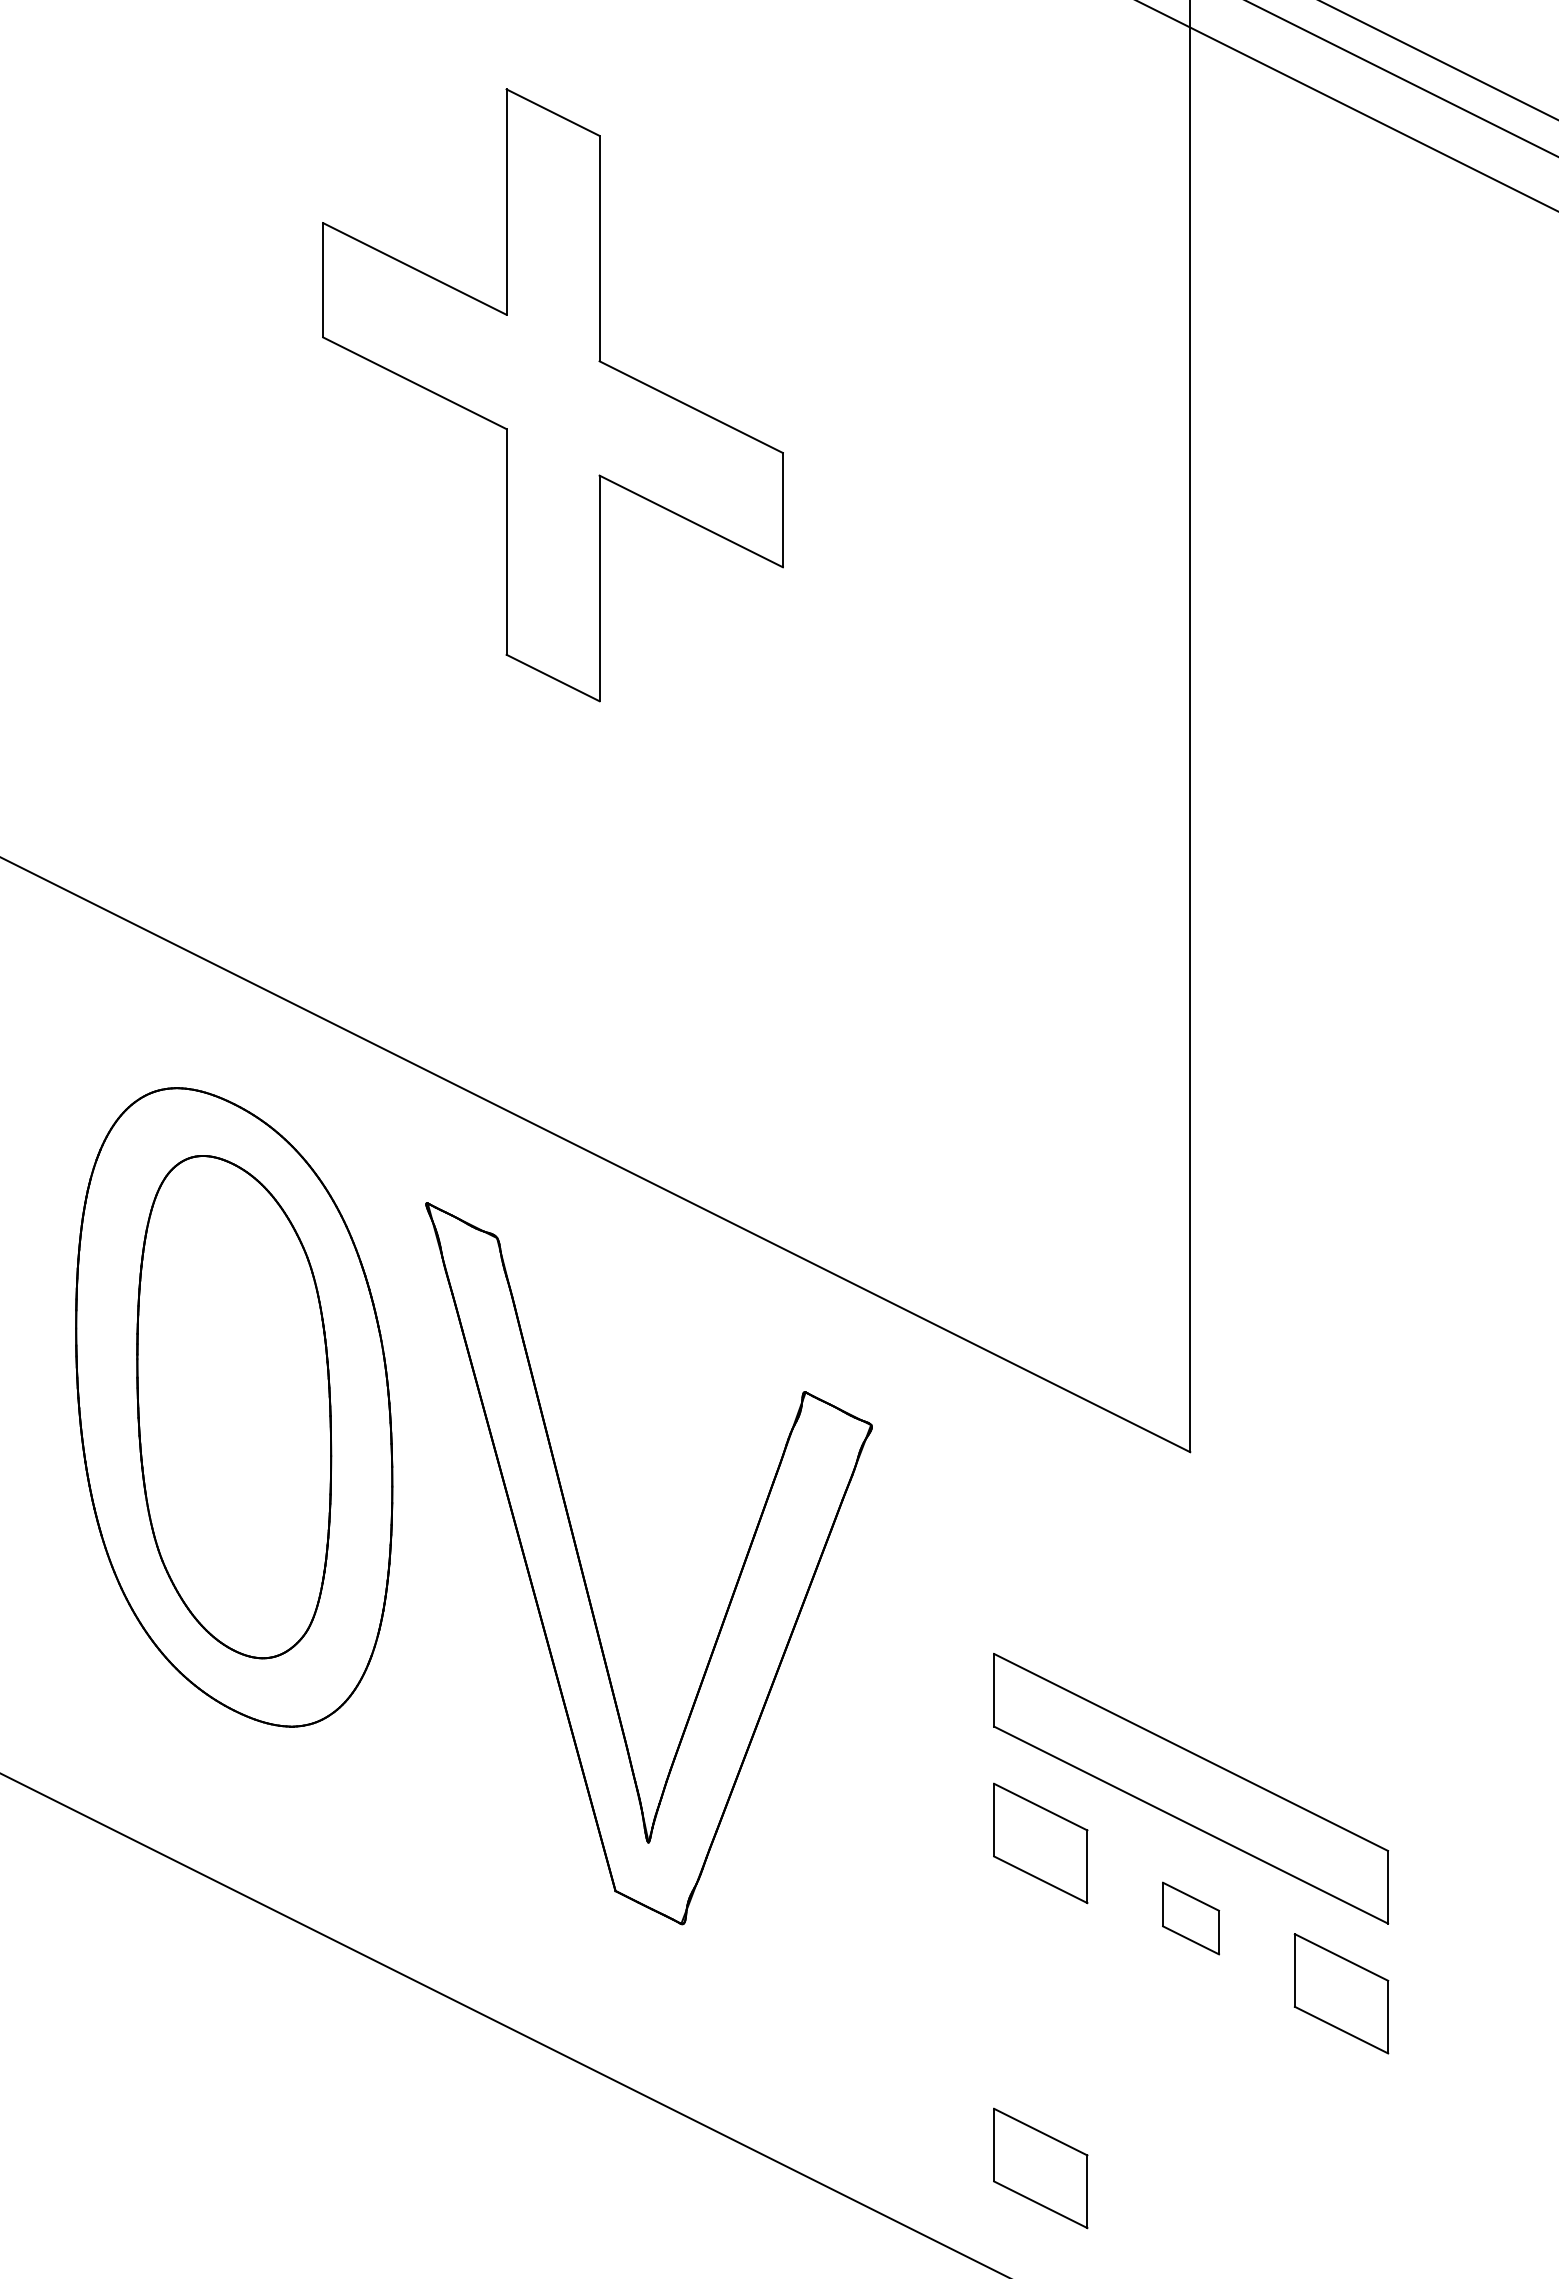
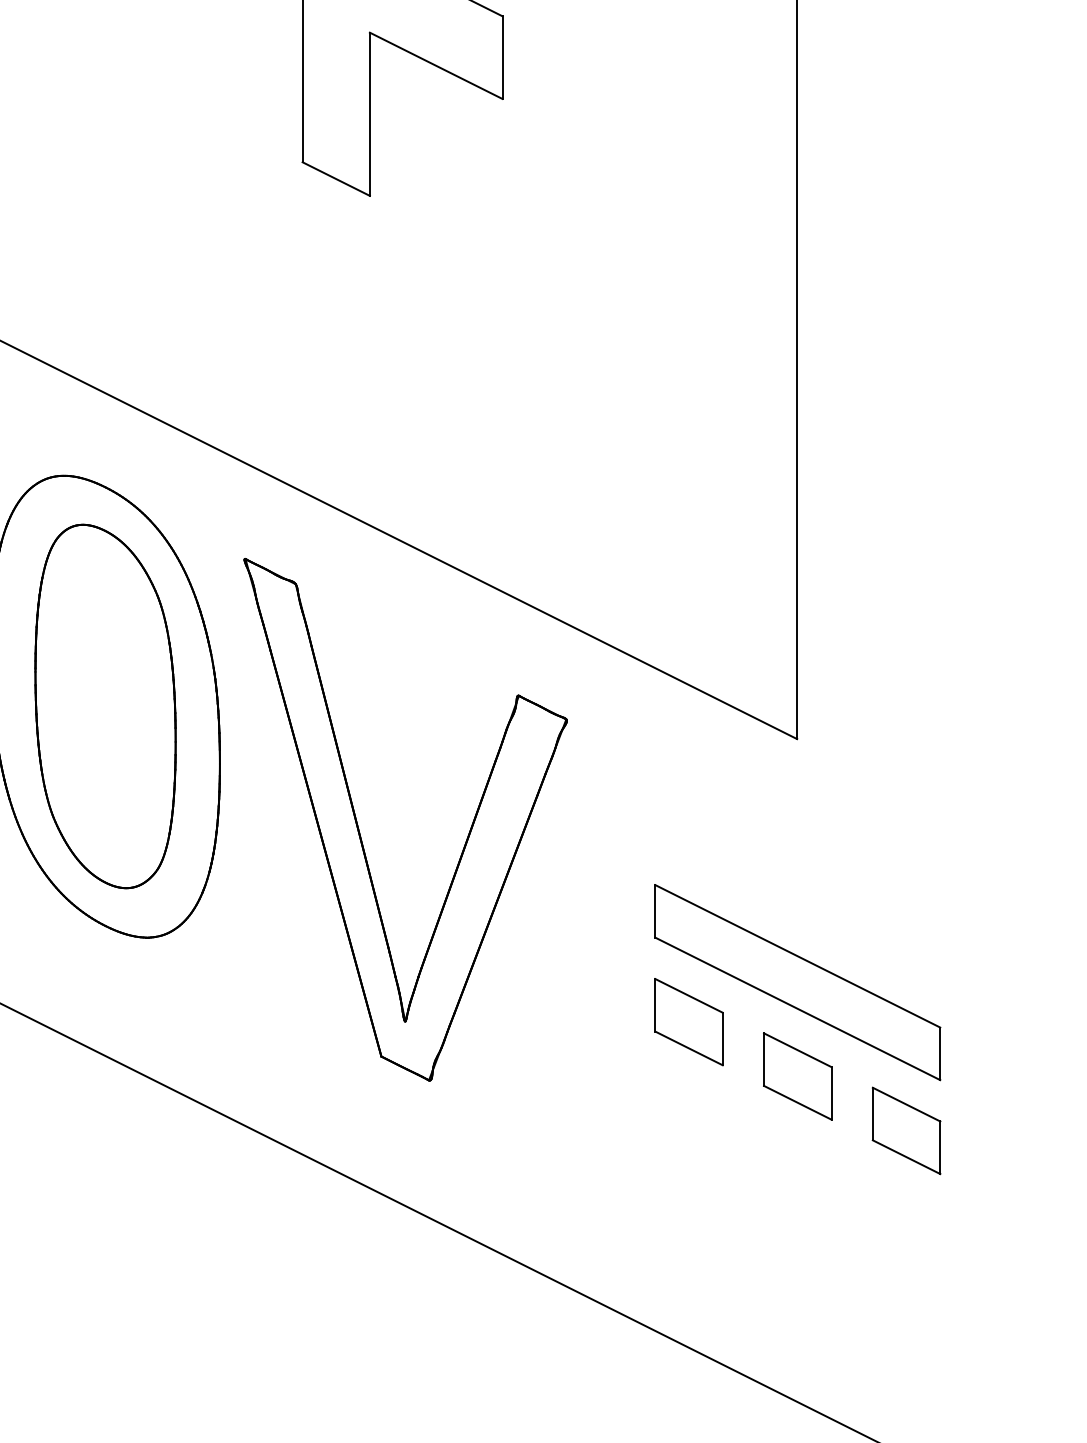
part: (1190, 1918) -> (797, 1076), size x1.67
part: (1040, 2168) -> (688, 1257), removed

